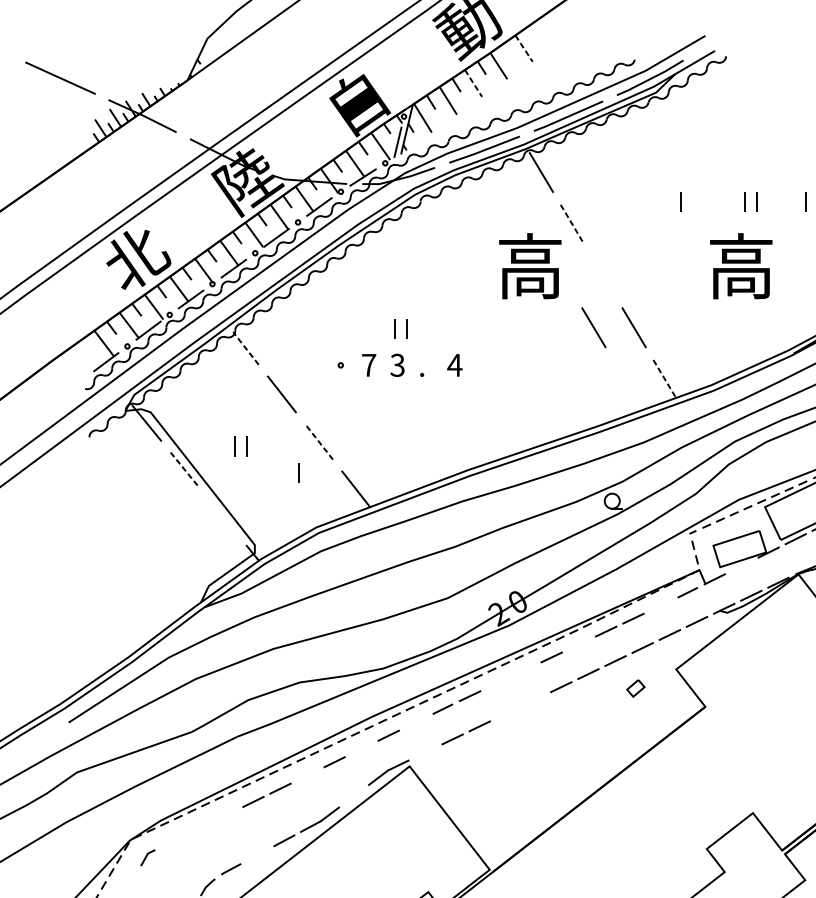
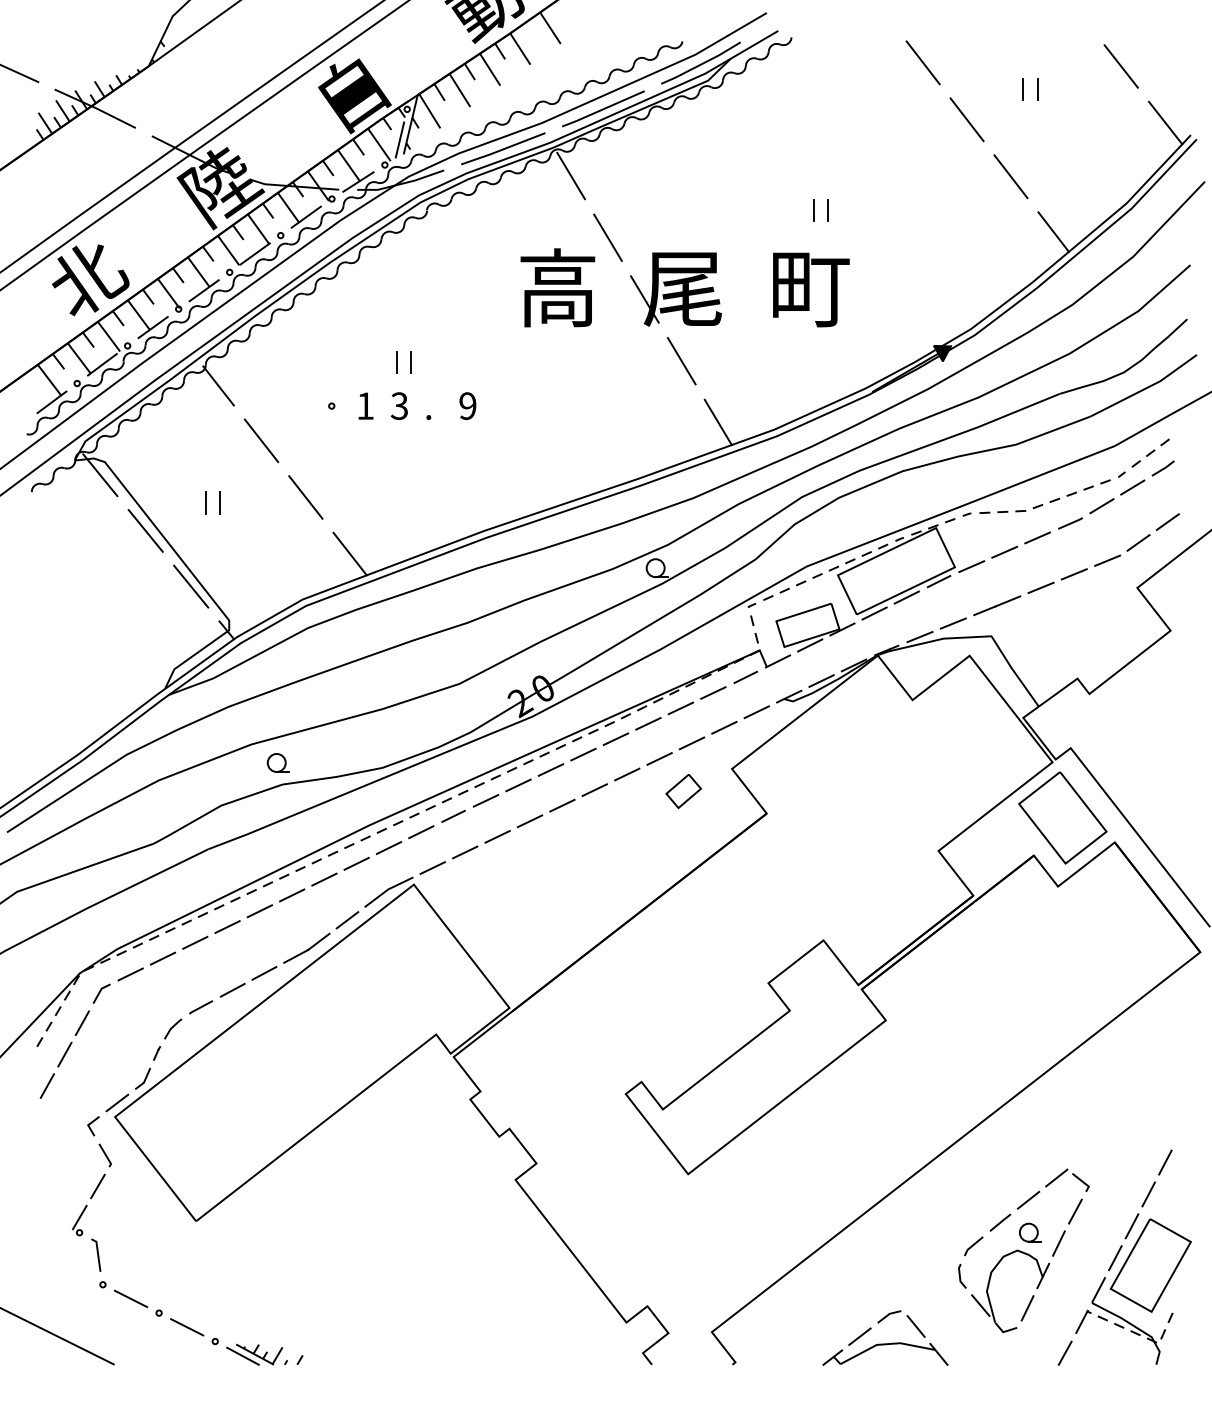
line: (524, 48) -> (550, 28), dashed -> solid
line: (473, 84) -> (490, 70), dashed -> solid
line: (680, 201) -> (736, 210), removed
line: (805, 201) -> (886, 210), removed
line: (572, 224) -> (608, 237), dashed -> solid
text: (742, 265) -> (810, 287), 高 -> 町
part: (628, 267) -> (675, 289), added
line: (593, 327) -> (633, 361), removed
line: (245, 348) -> (218, 385), dashed -> solid
text: (369, 364) -> (365, 405), 7 -> 1
text: (454, 365) -> (467, 406), 4 -> 9
line: (664, 379) -> (718, 422), dashed -> solid
line: (318, 441) -> (305, 497), dashed -> solid
line: (184, 469) -> (145, 530), dashed -> solid
line: (298, 472) -> (281, 534), removed
line: (223, 516) -> (191, 586), added
line: (742, 565) -> (810, 645), added
line: (660, 605) -> (713, 692), added
line: (578, 644) -> (615, 739), added
part: (295, 664) -> (277, 762), added
line: (524, 669) -> (550, 769), added
line: (497, 683) -> (518, 785), added
part: (635, 688) -> (683, 791), size x1.67
line: (534, 700) -> (562, 805), added
line: (506, 713) -> (529, 821), added
line: (416, 722) -> (421, 832), added
line: (361, 748) -> (356, 863), added
line: (425, 752) -> (432, 867), added
line: (307, 775) -> (292, 895), added
line: (353, 796) -> (347, 920), added
line: (226, 814) -> (195, 942), added
line: (198, 828) -> (162, 958), added
line: (172, 841) -> (130, 974), added
line: (257, 854) -> (232, 989), added
line: (131, 882) -> (81, 1023), added

